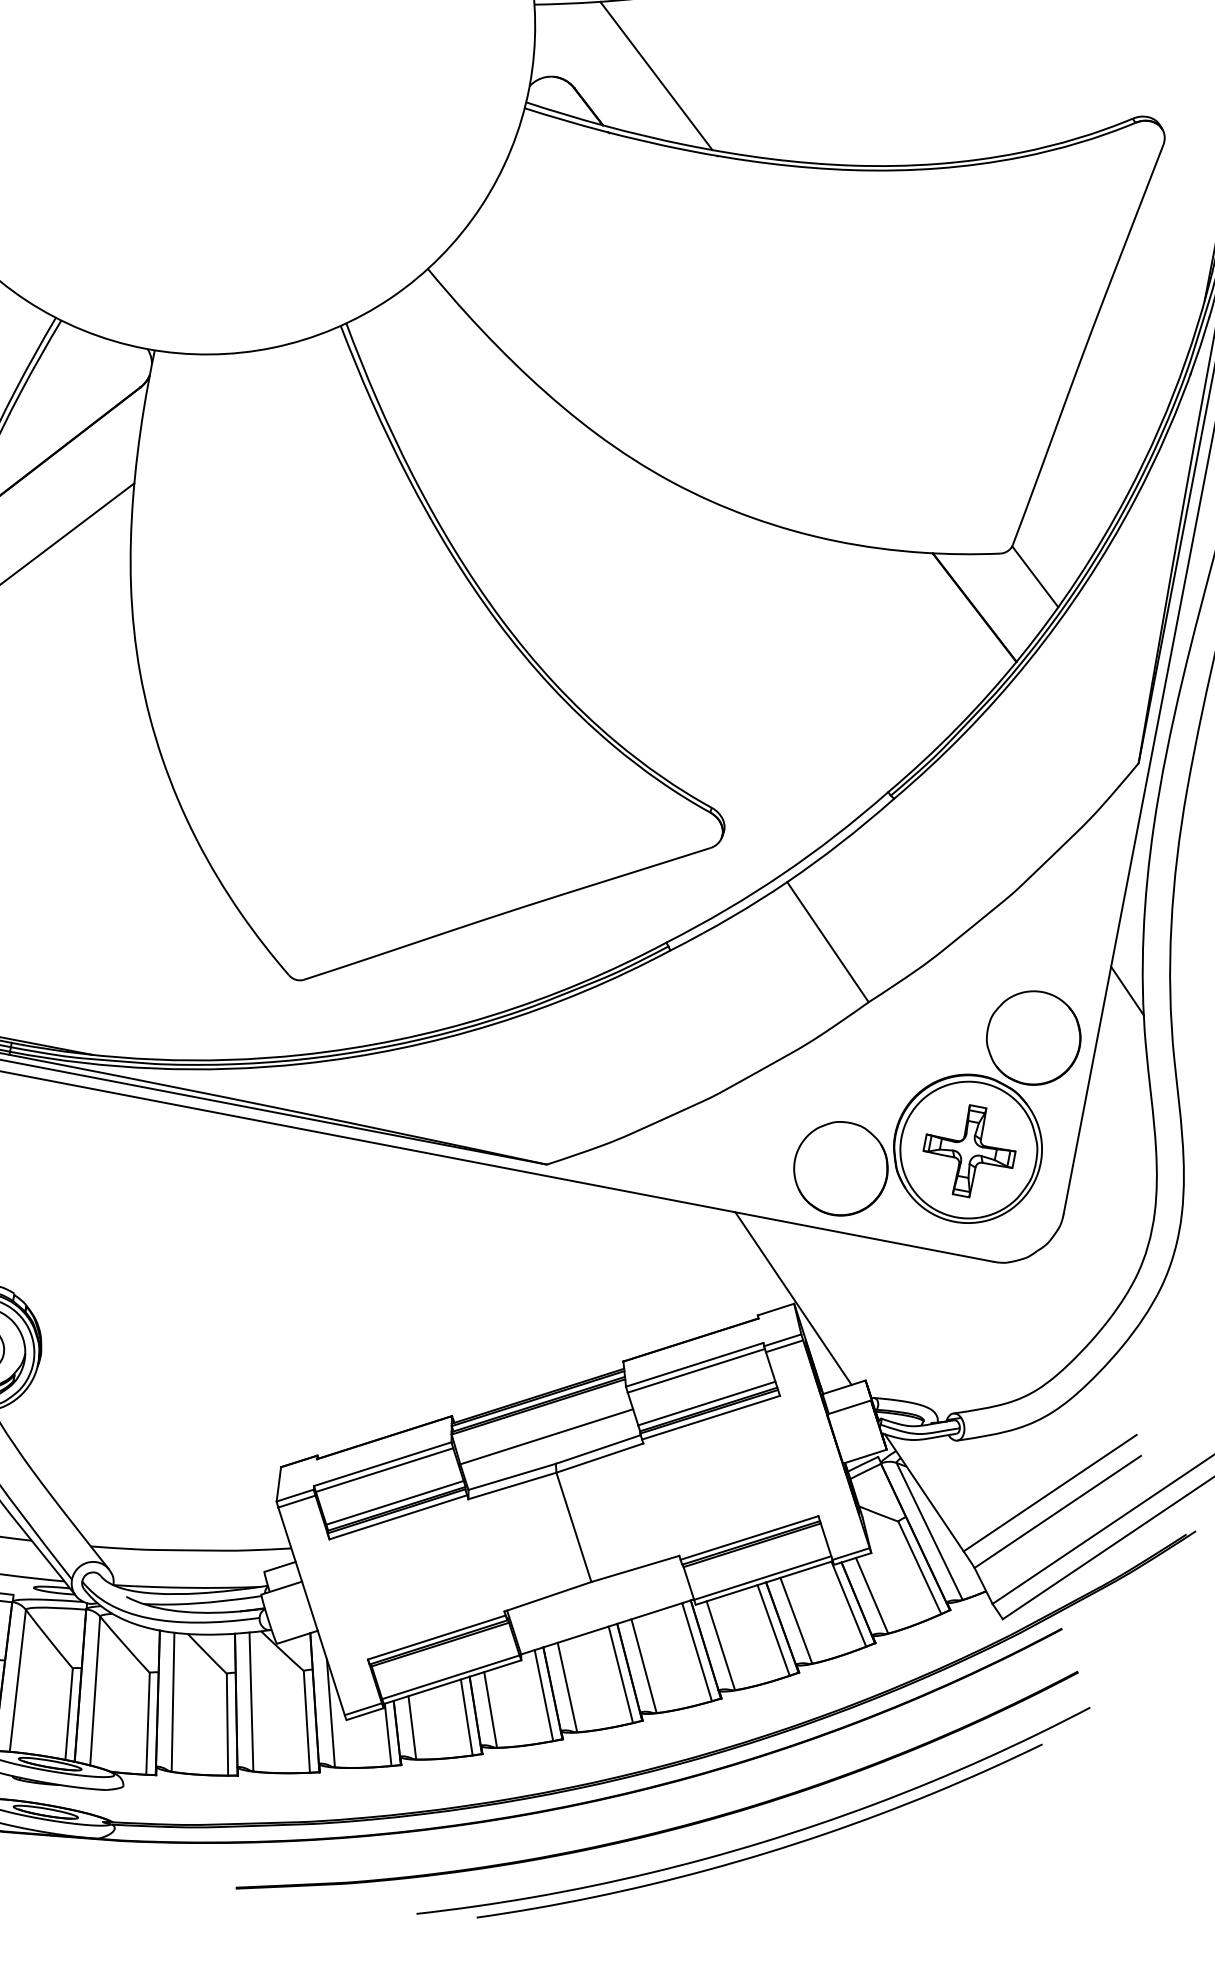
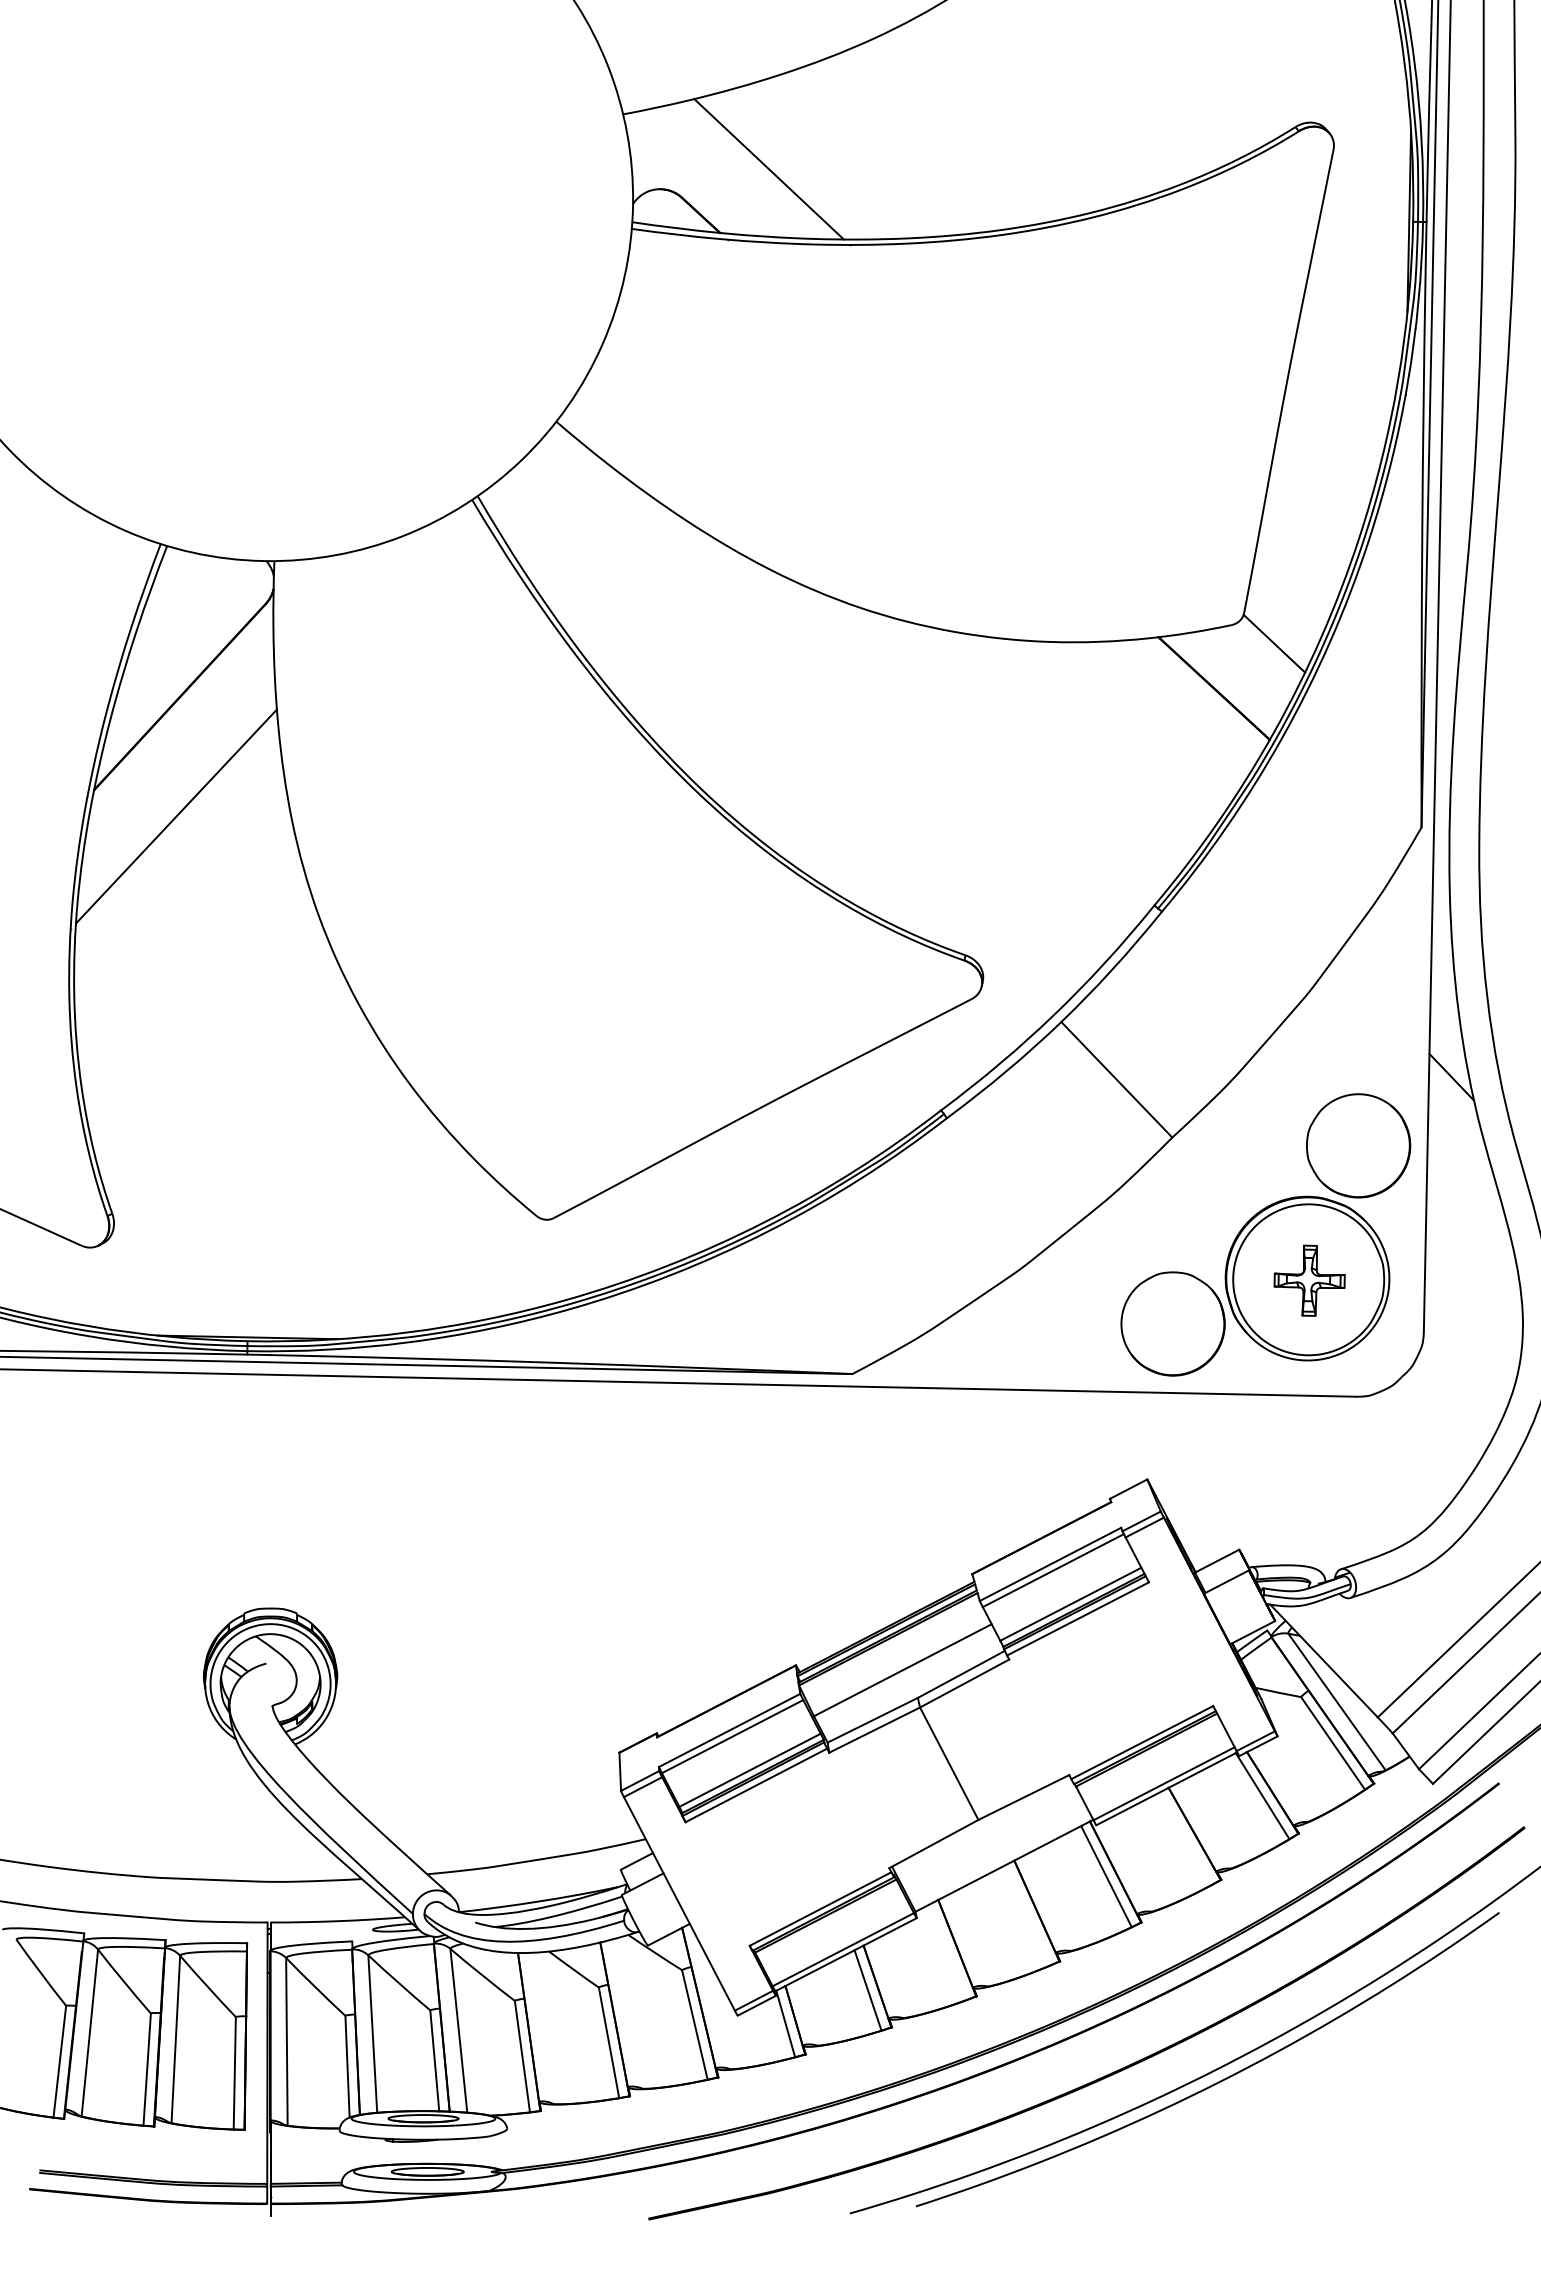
part: (969, 1150) -> (1309, 1280), size x0.7
line: (793, 1298) -> (1145, 1473), removed
line: (871, 1595) -> (1285, 1782), removed
line: (796, 1620) -> (1208, 1823), removed
line: (773, 1630) -> (1185, 1838), removed
line: (720, 1645) -> (1130, 1864), removed
line: (643, 1665) -> (1050, 1901), removed
line: (620, 1674) -> (1027, 1915), removed
line: (567, 1686) -> (971, 1938), removed
line: (543, 1695) -> (947, 1952), removed
line: (251, 1701) -> (630, 2013), removed
line: (172, 1702) -> (545, 2028), removed
line: (490, 1709) -> (892, 1977), removed
line: (330, 1713) -> (719, 2011), removed
line: (412, 1727) -> (810, 2011), removed

